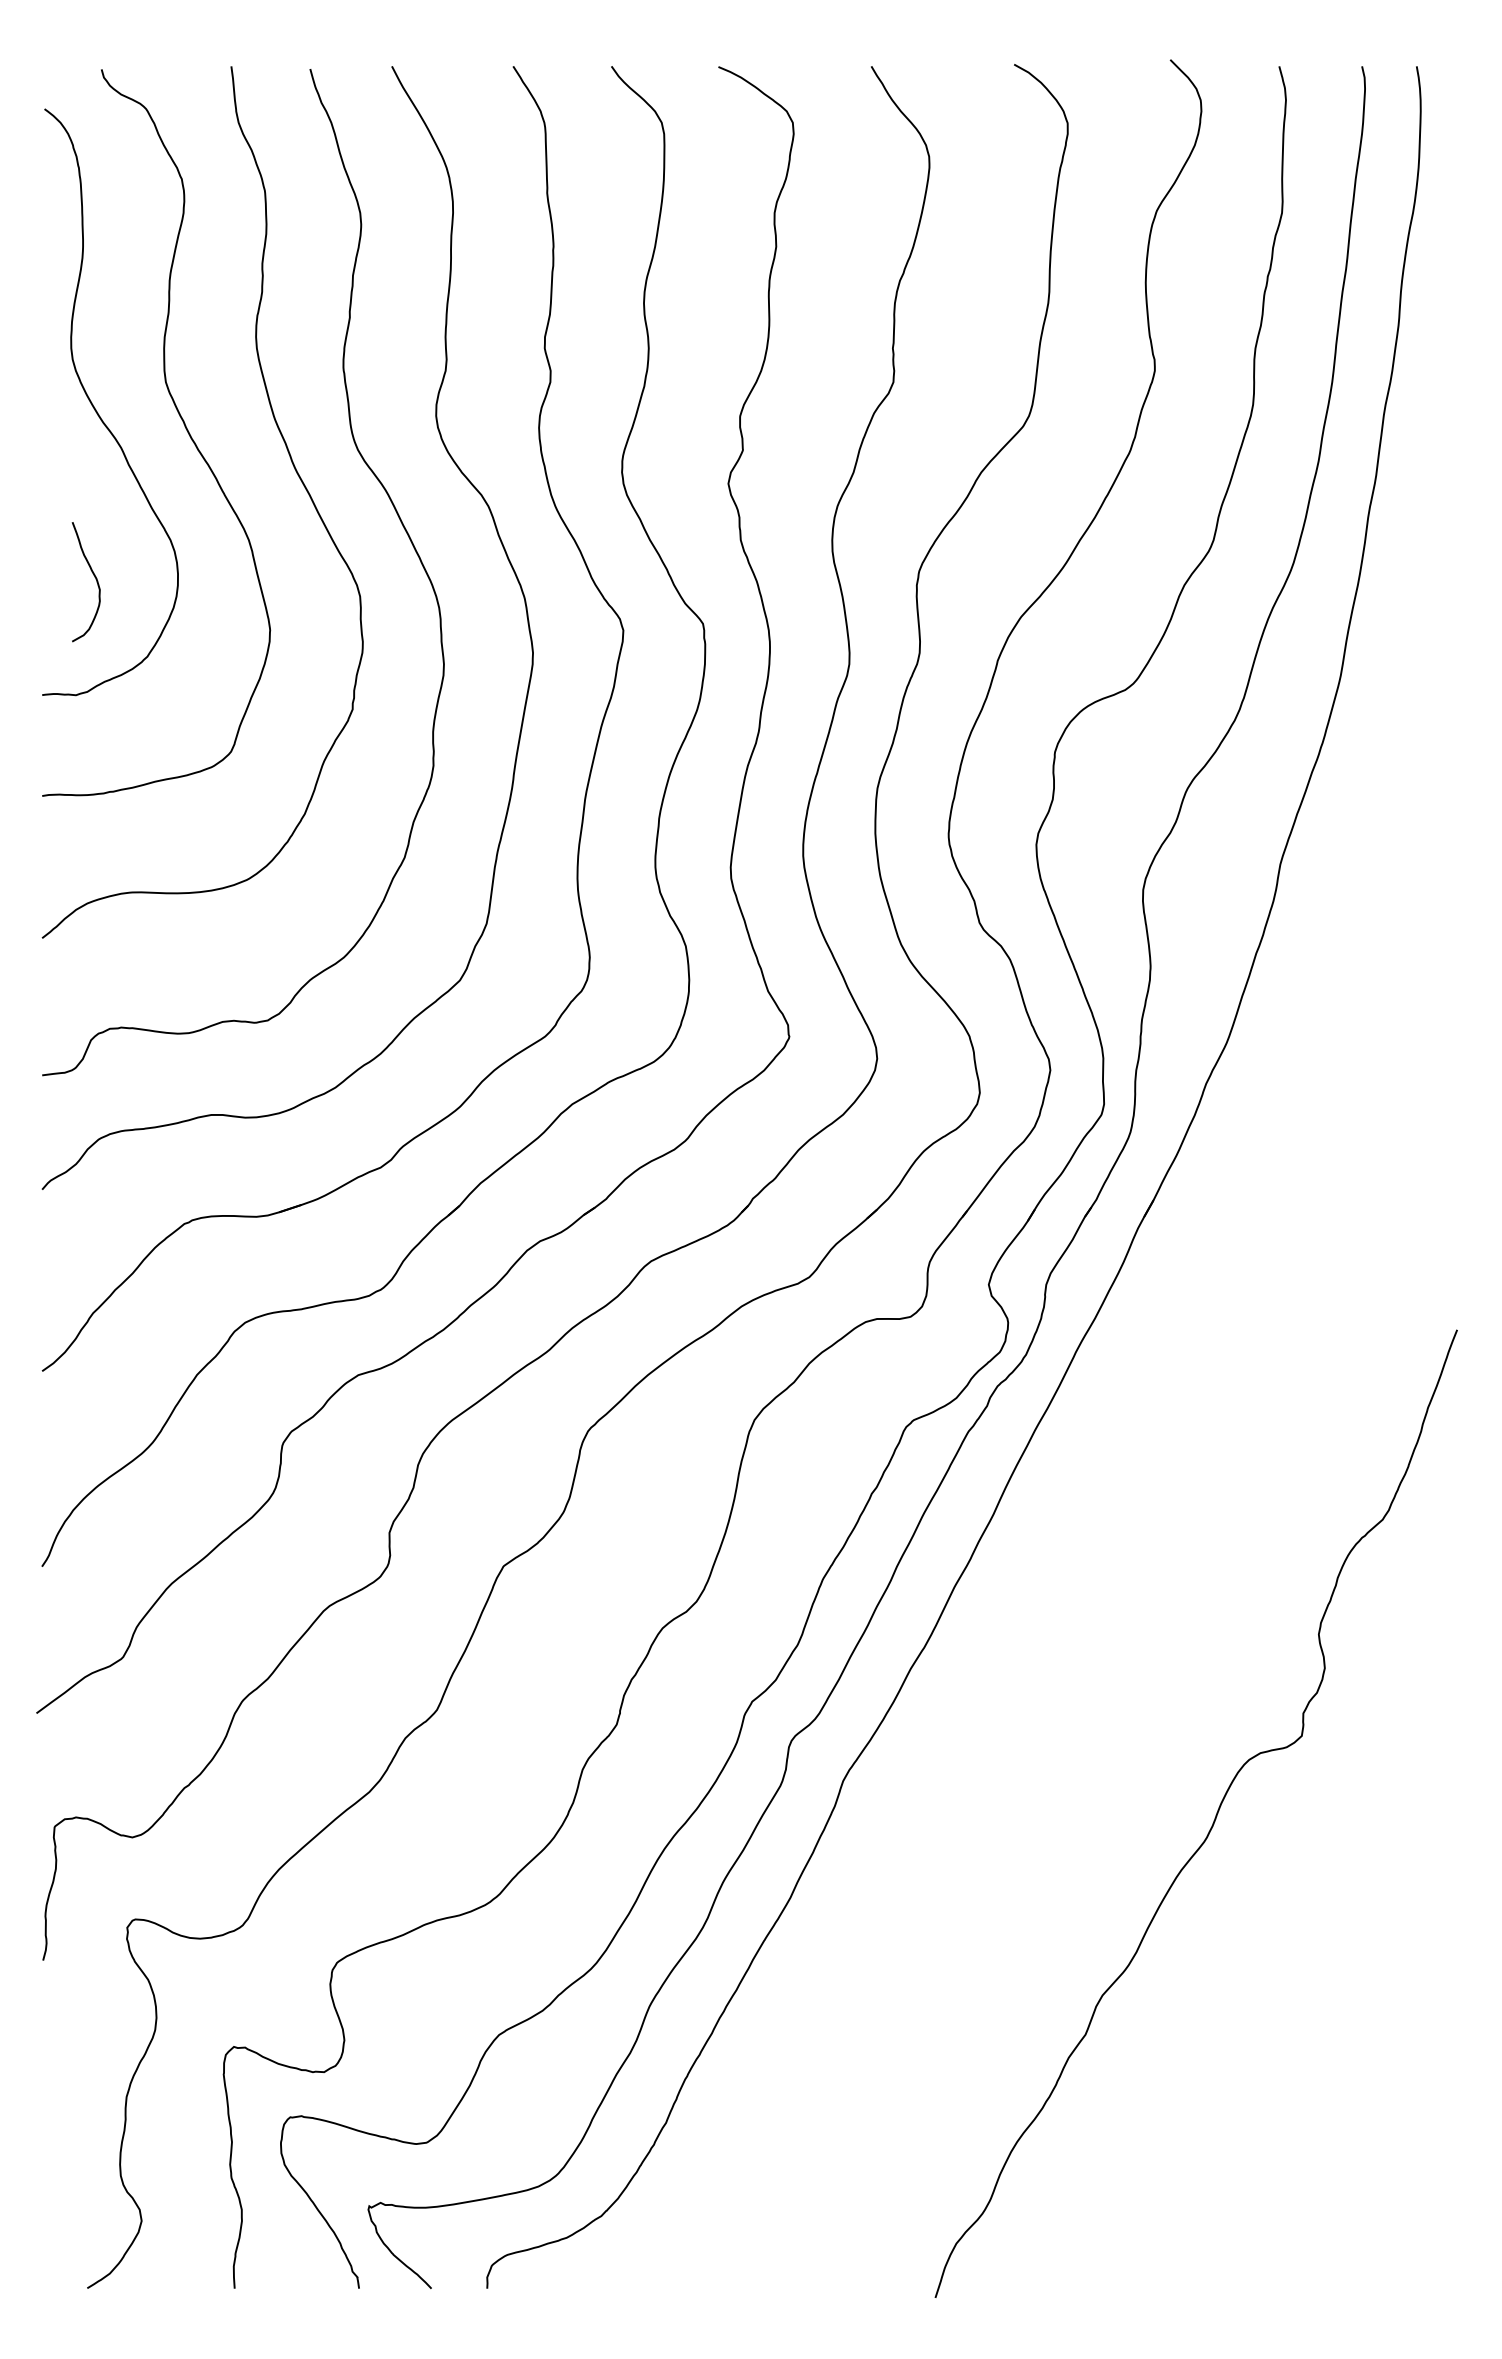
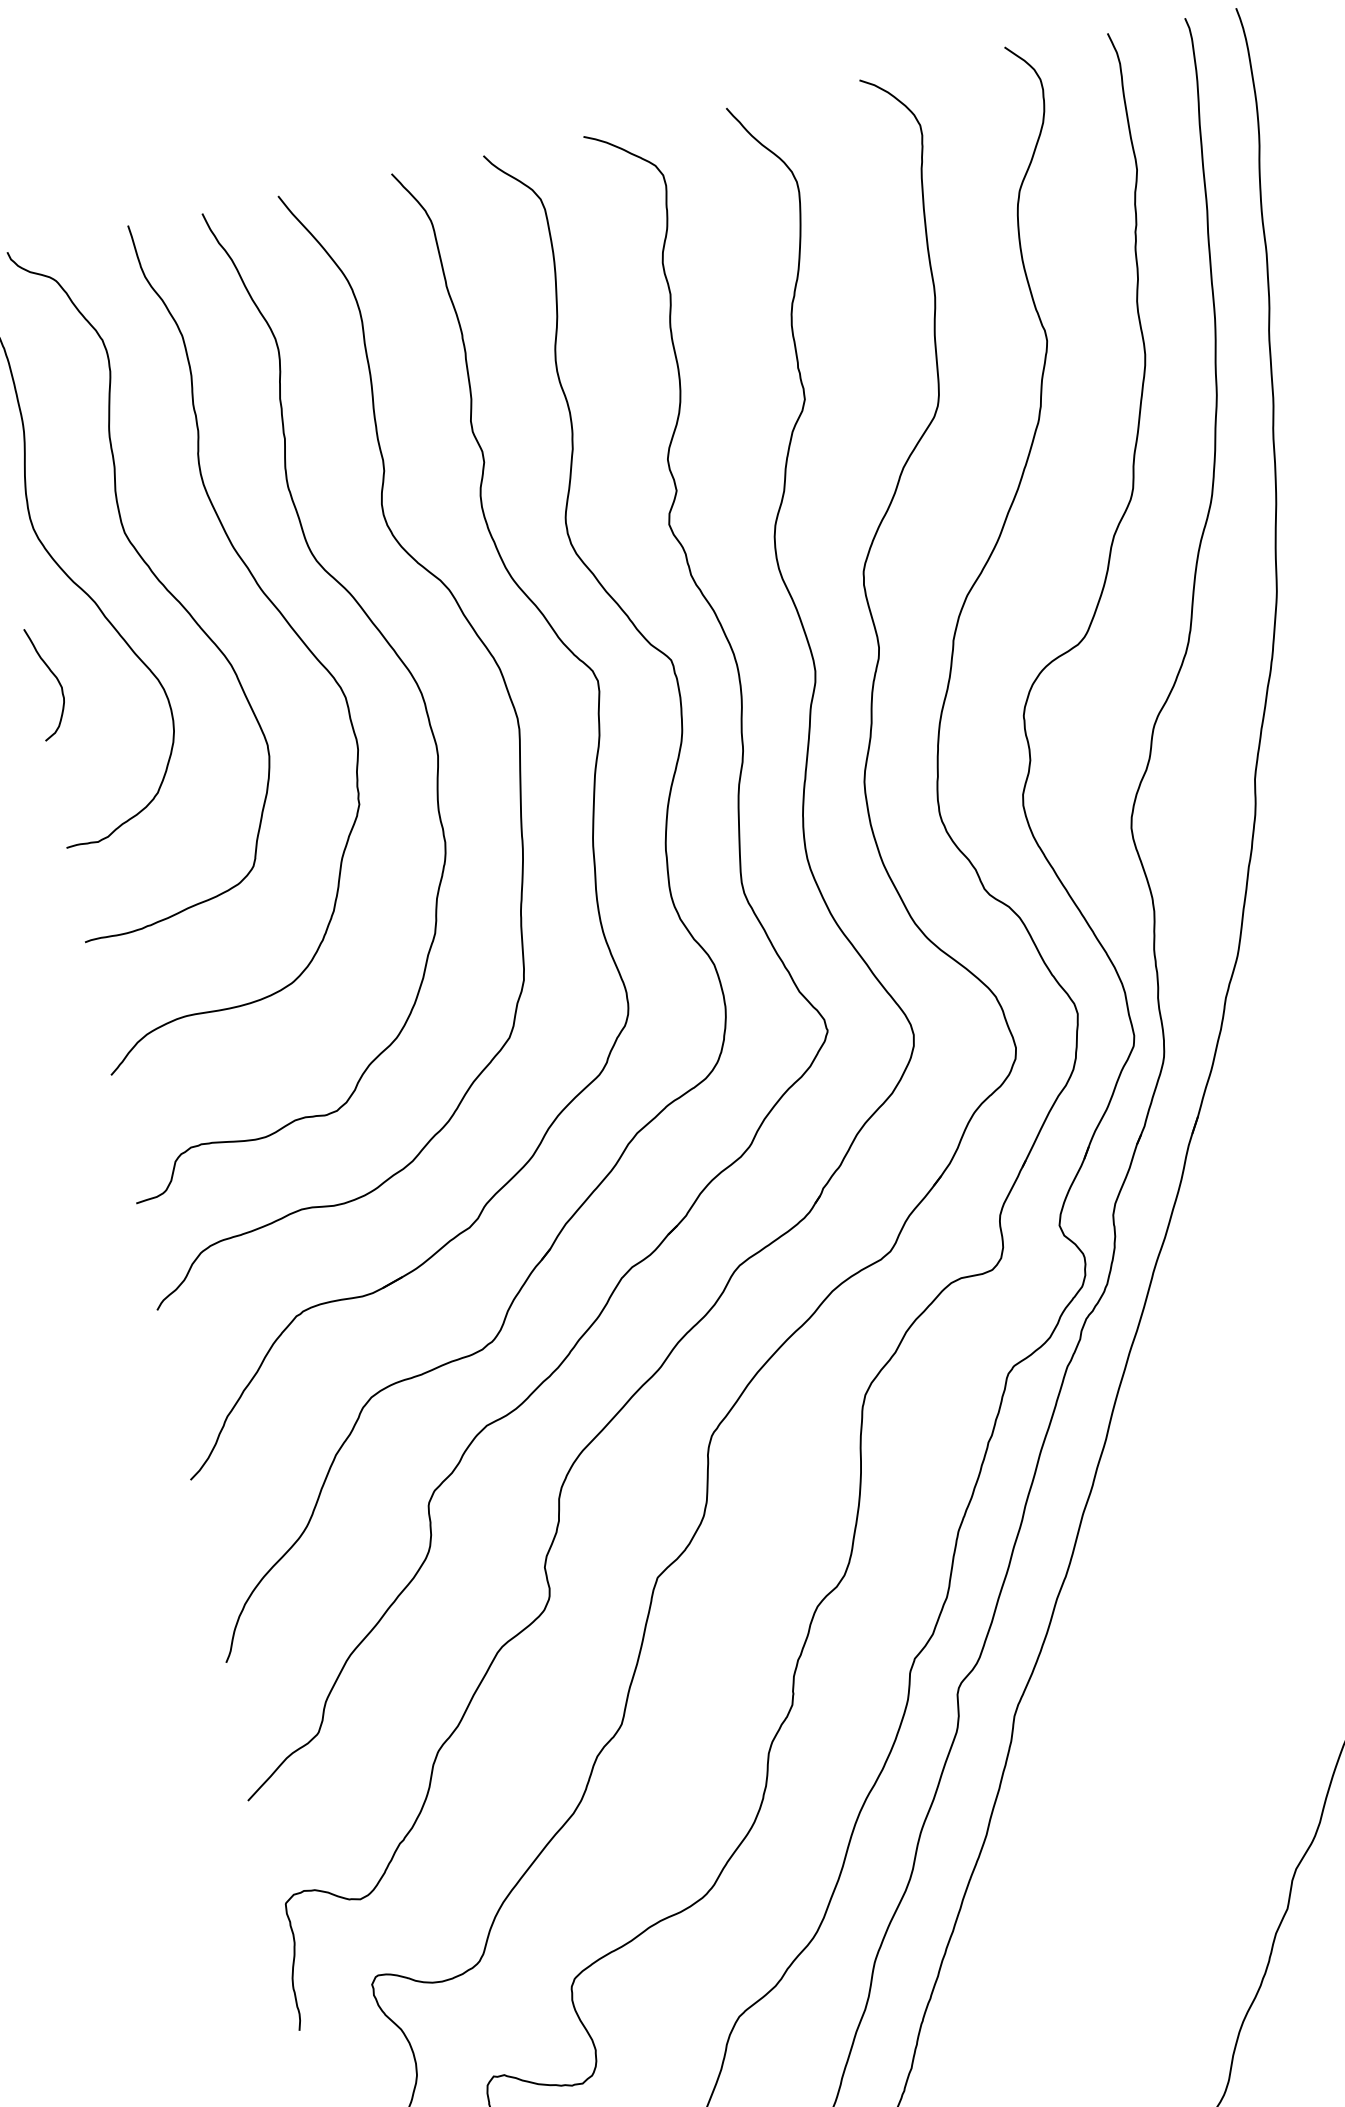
curve: (94, 577) -> (54, 676), moved

